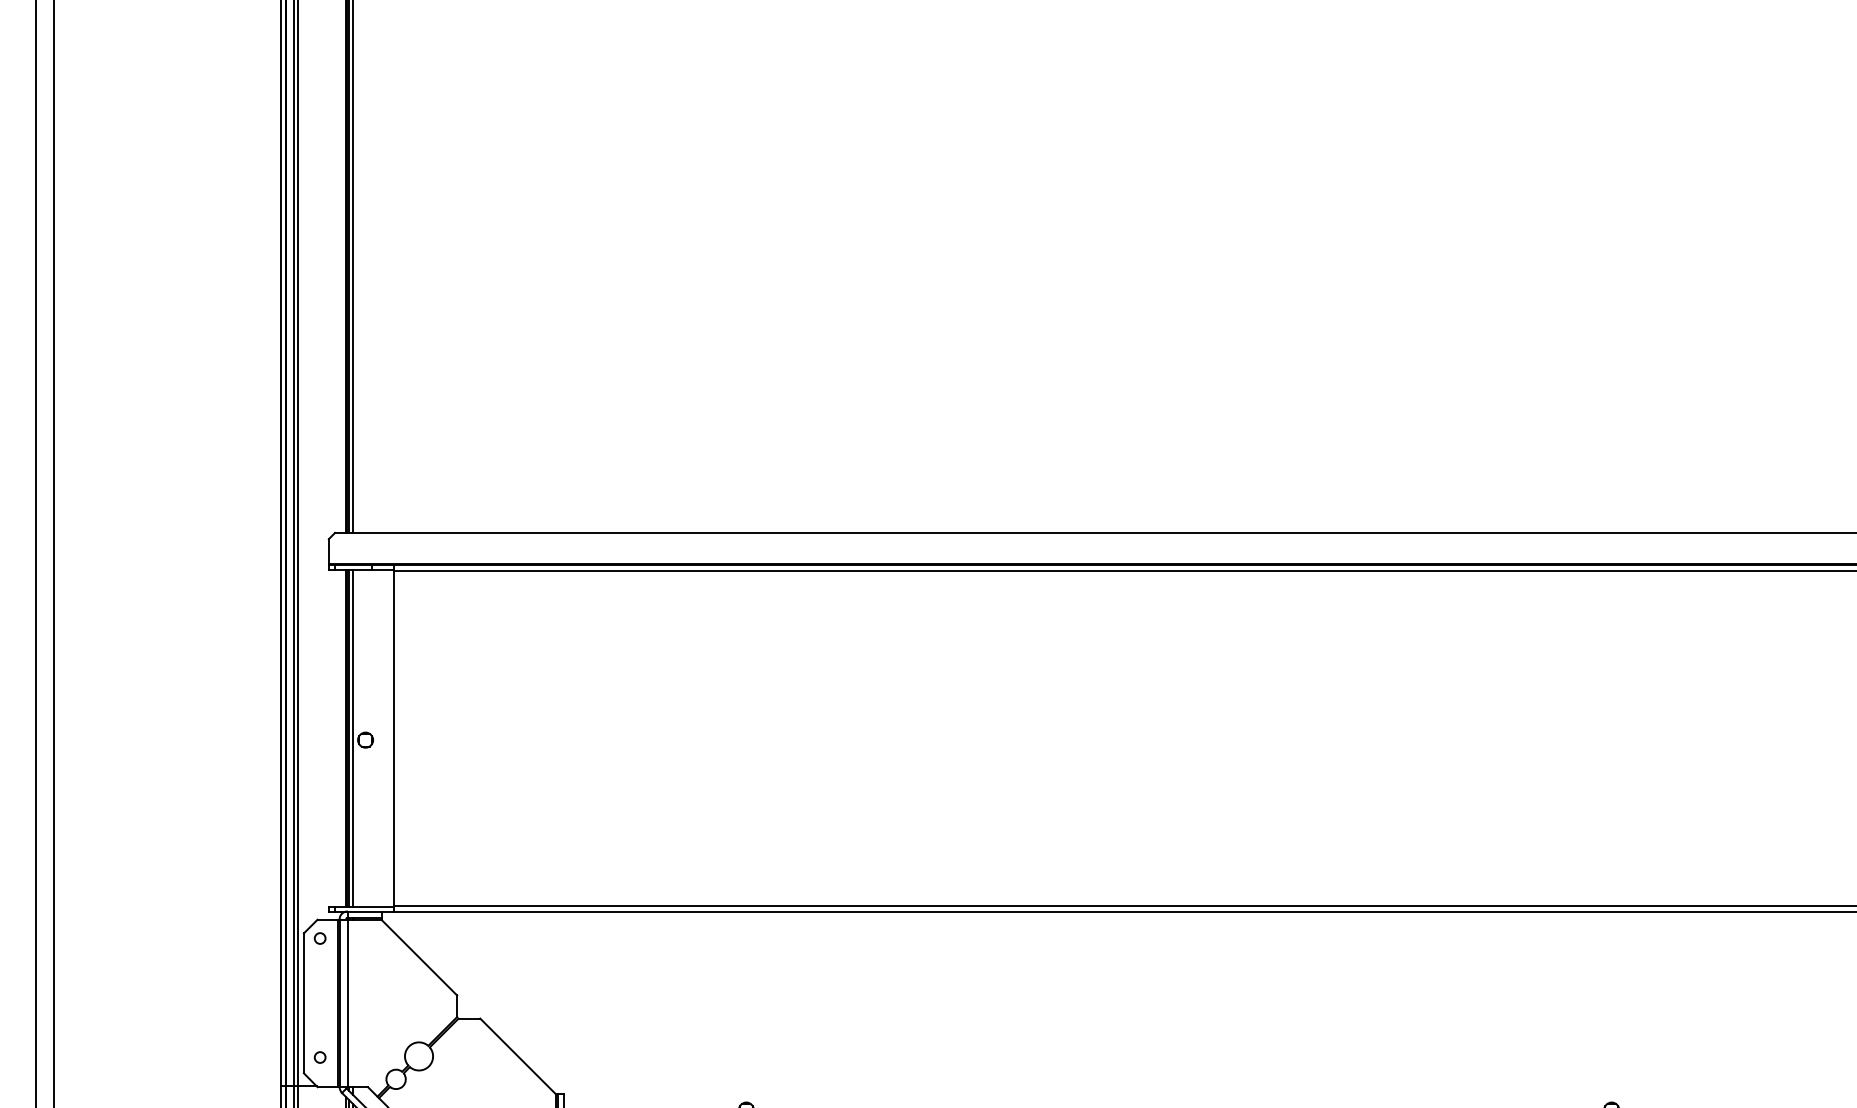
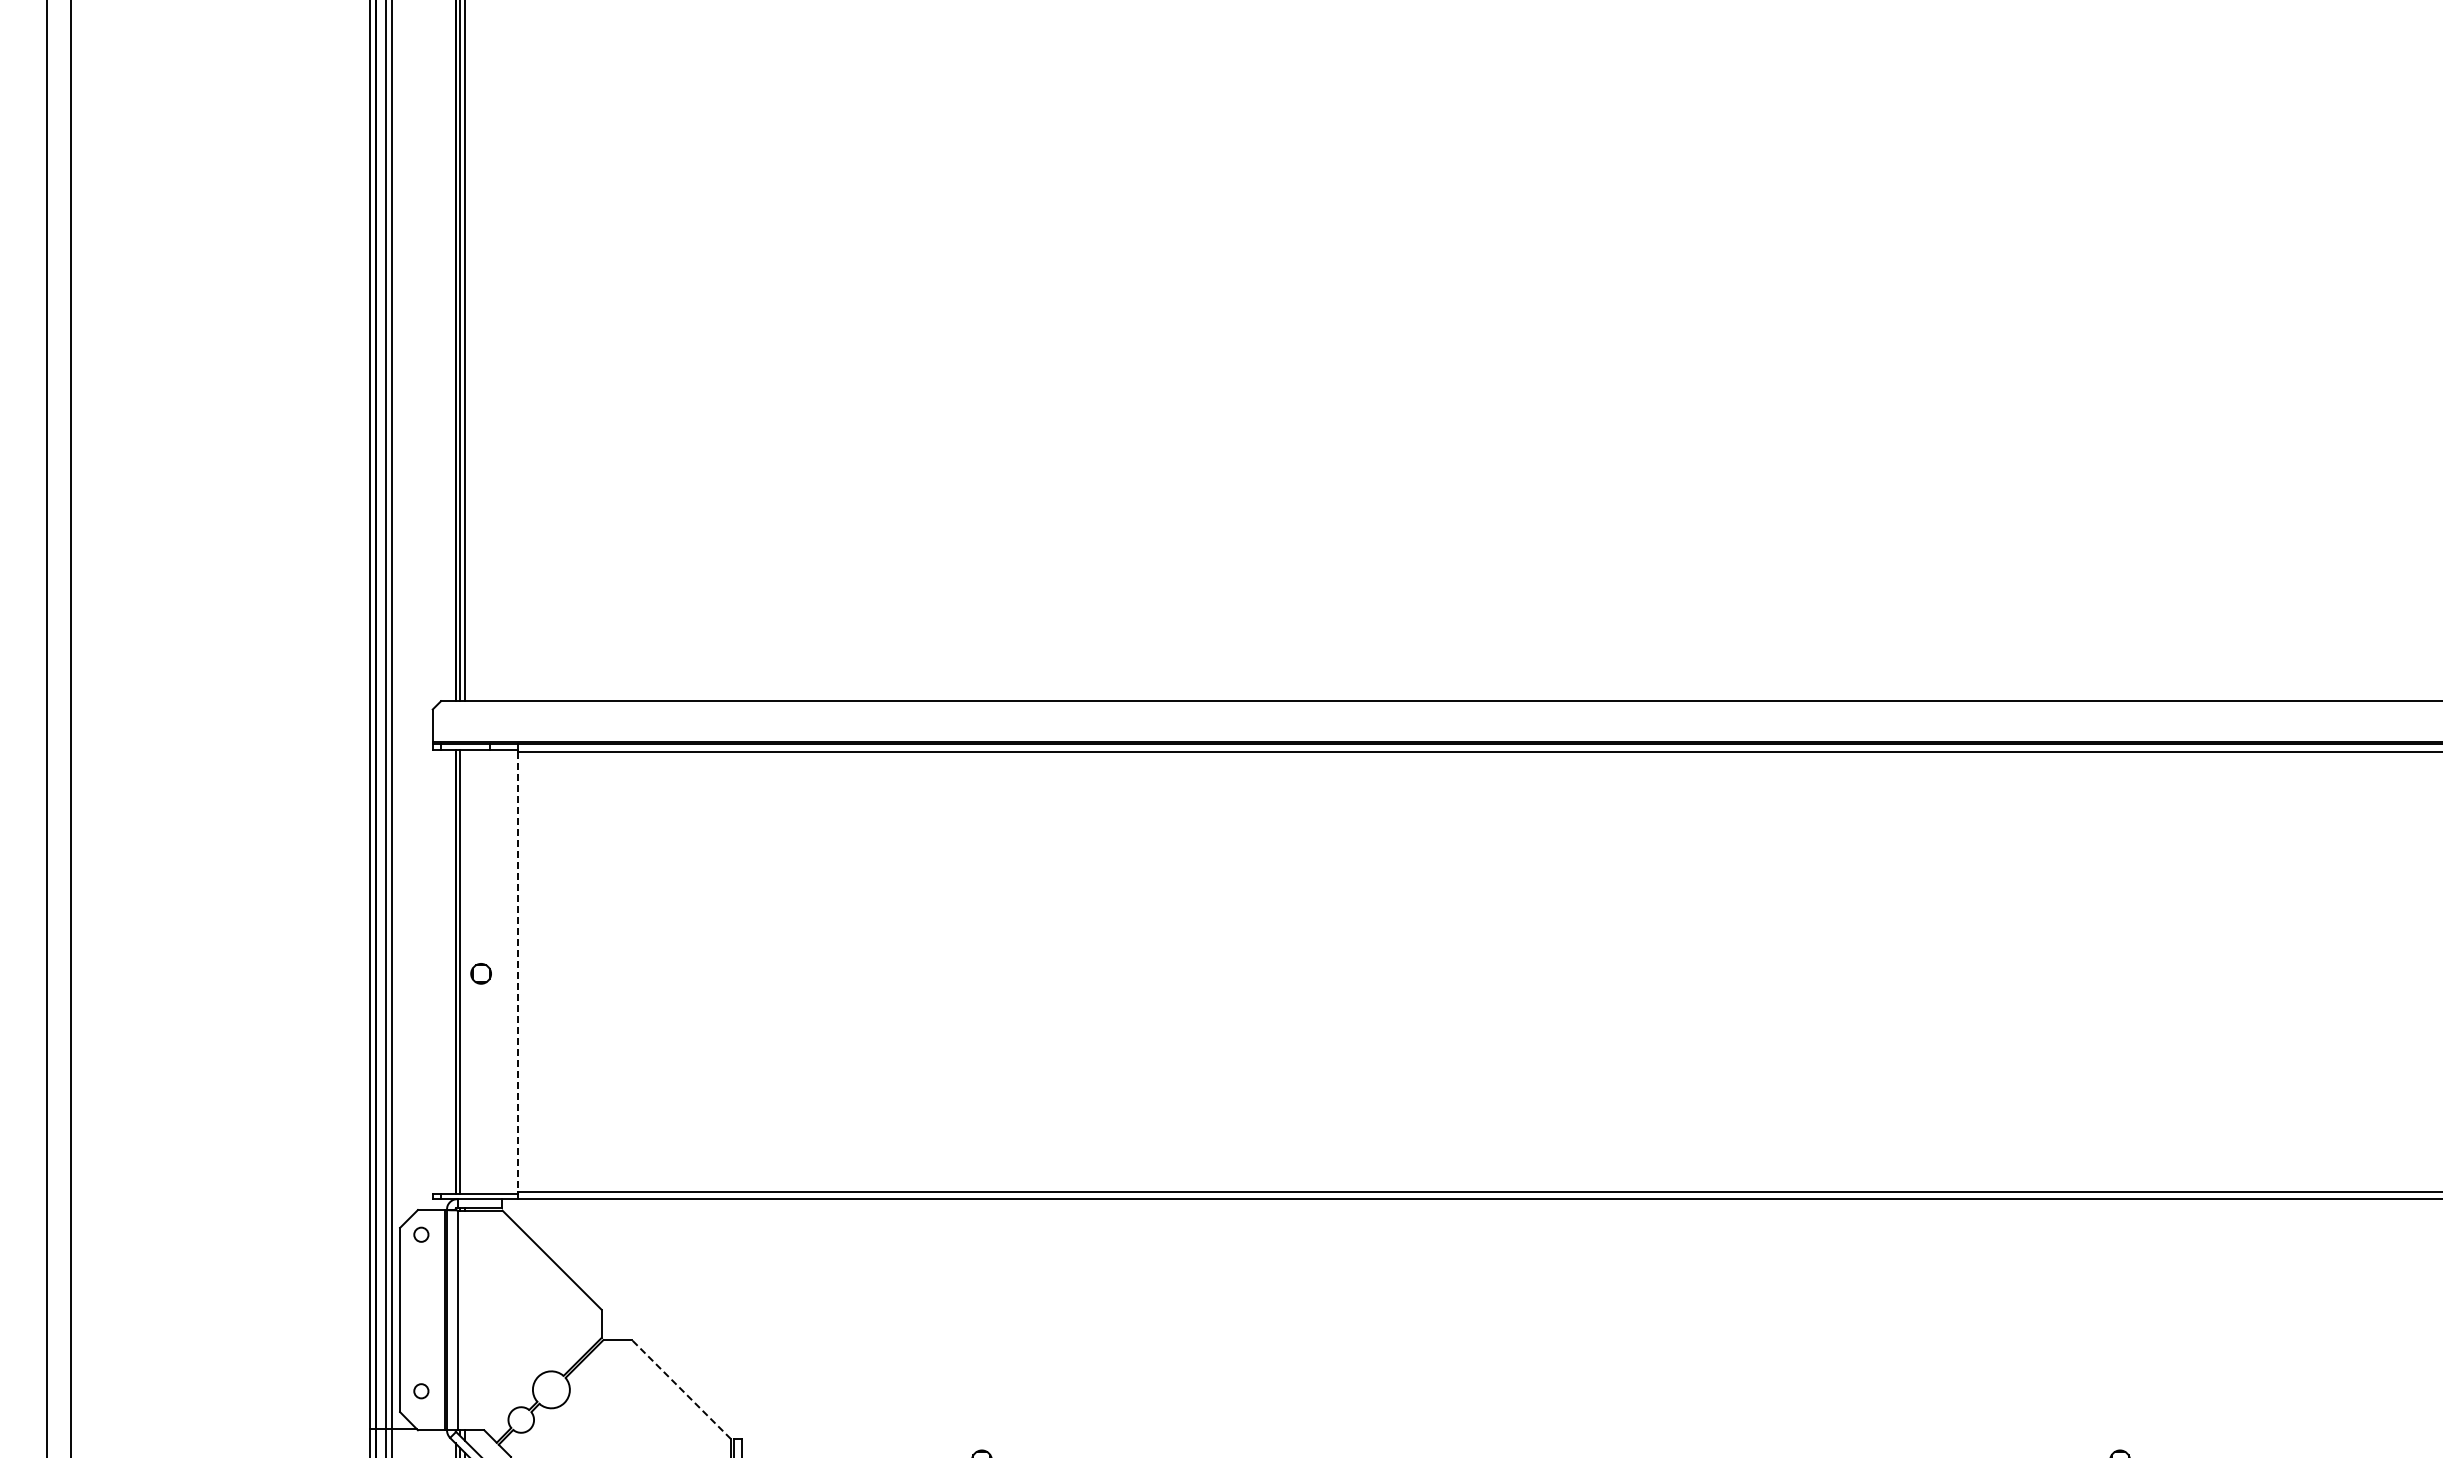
line: (352, 738) -> (464, 971), removed
line: (394, 738) -> (518, 971), solid -> dashed
line: (517, 1056) -> (681, 1389), solid -> dashed

